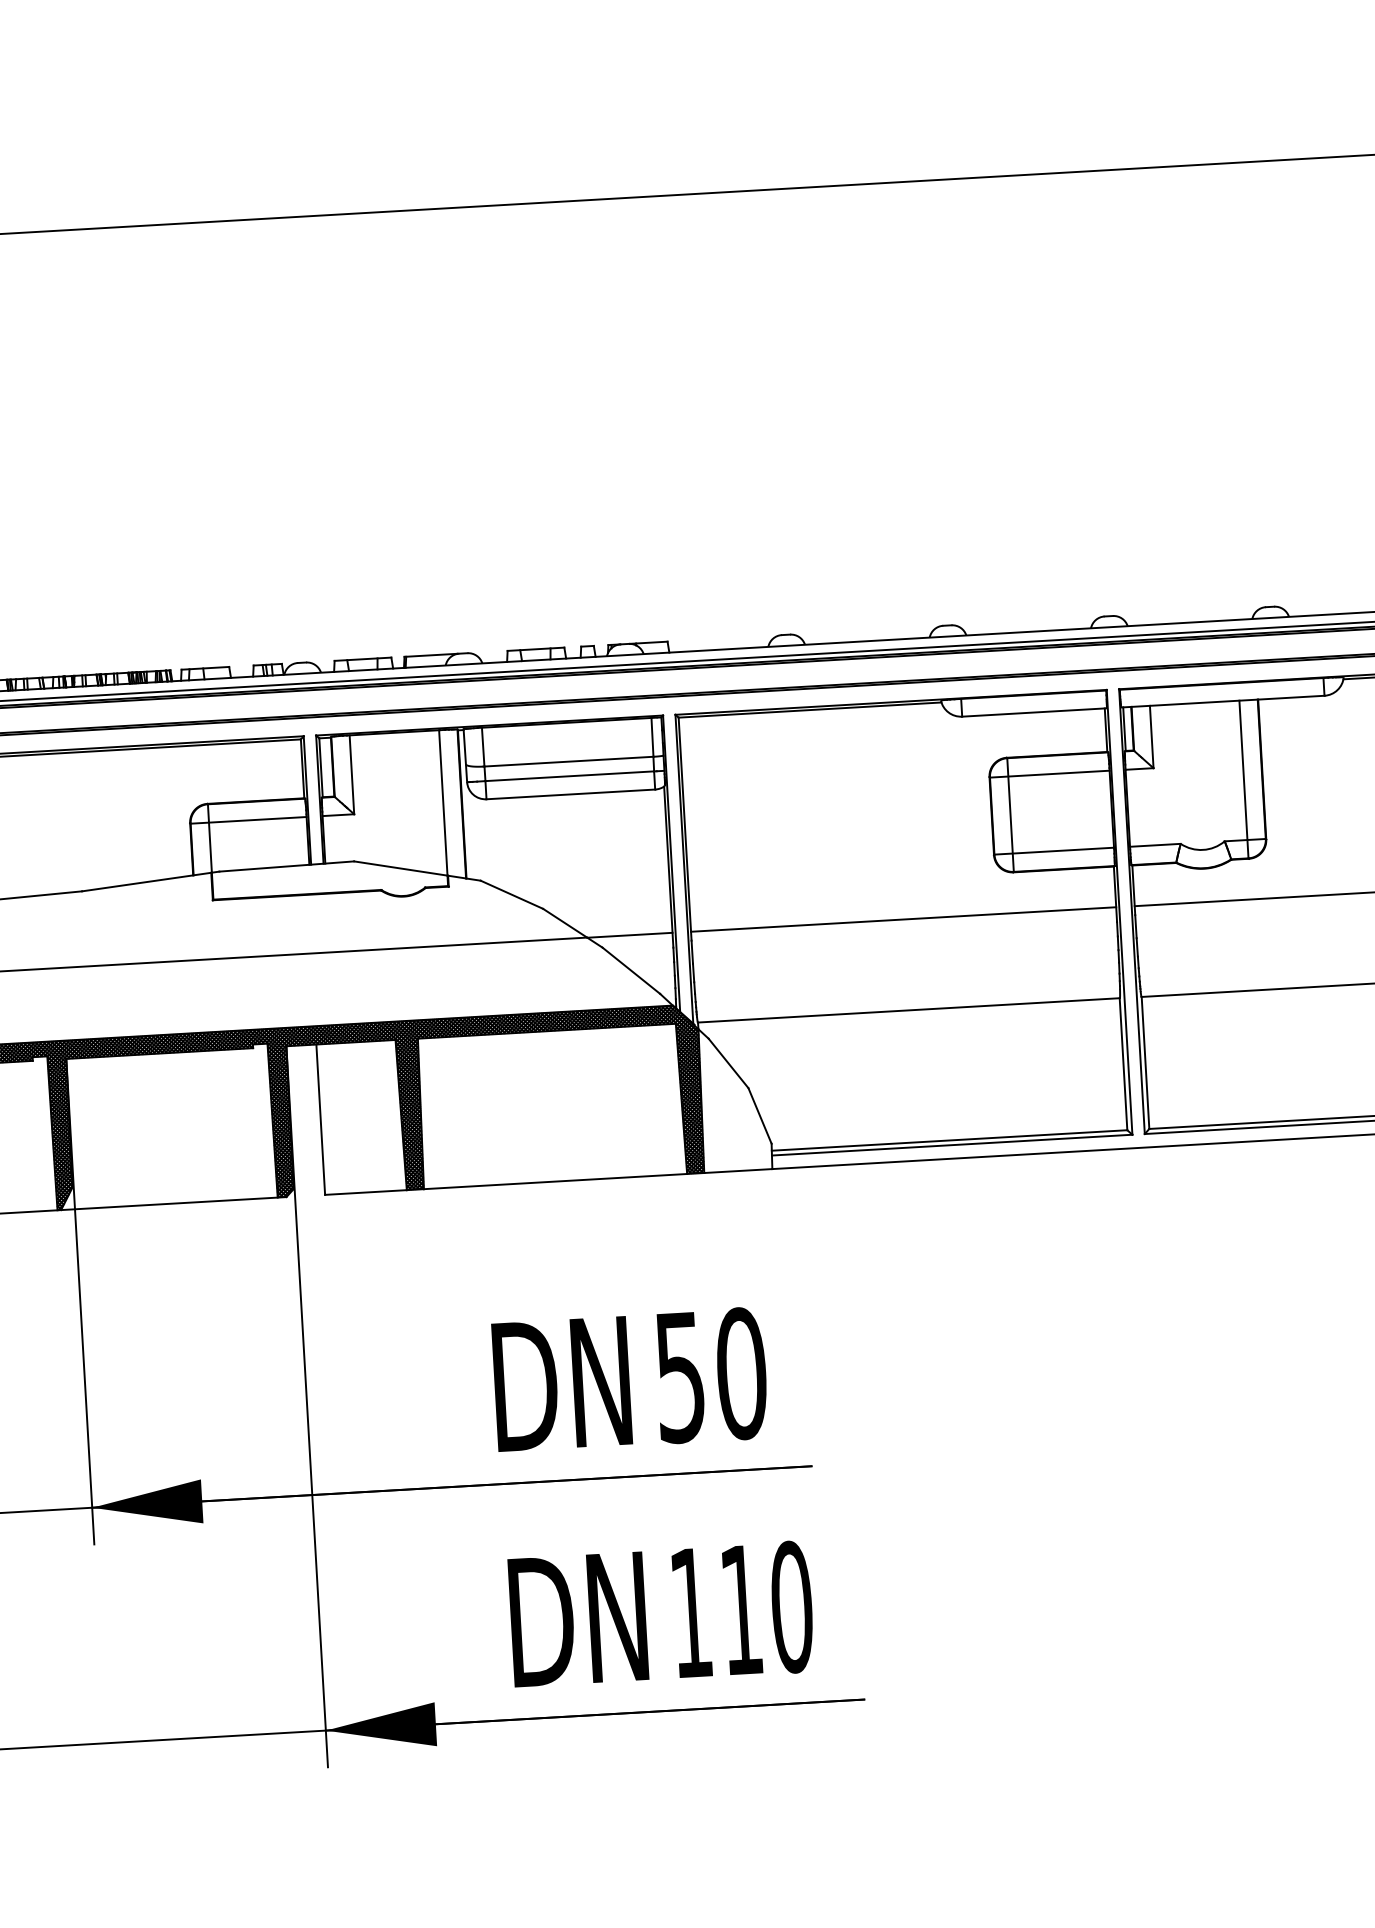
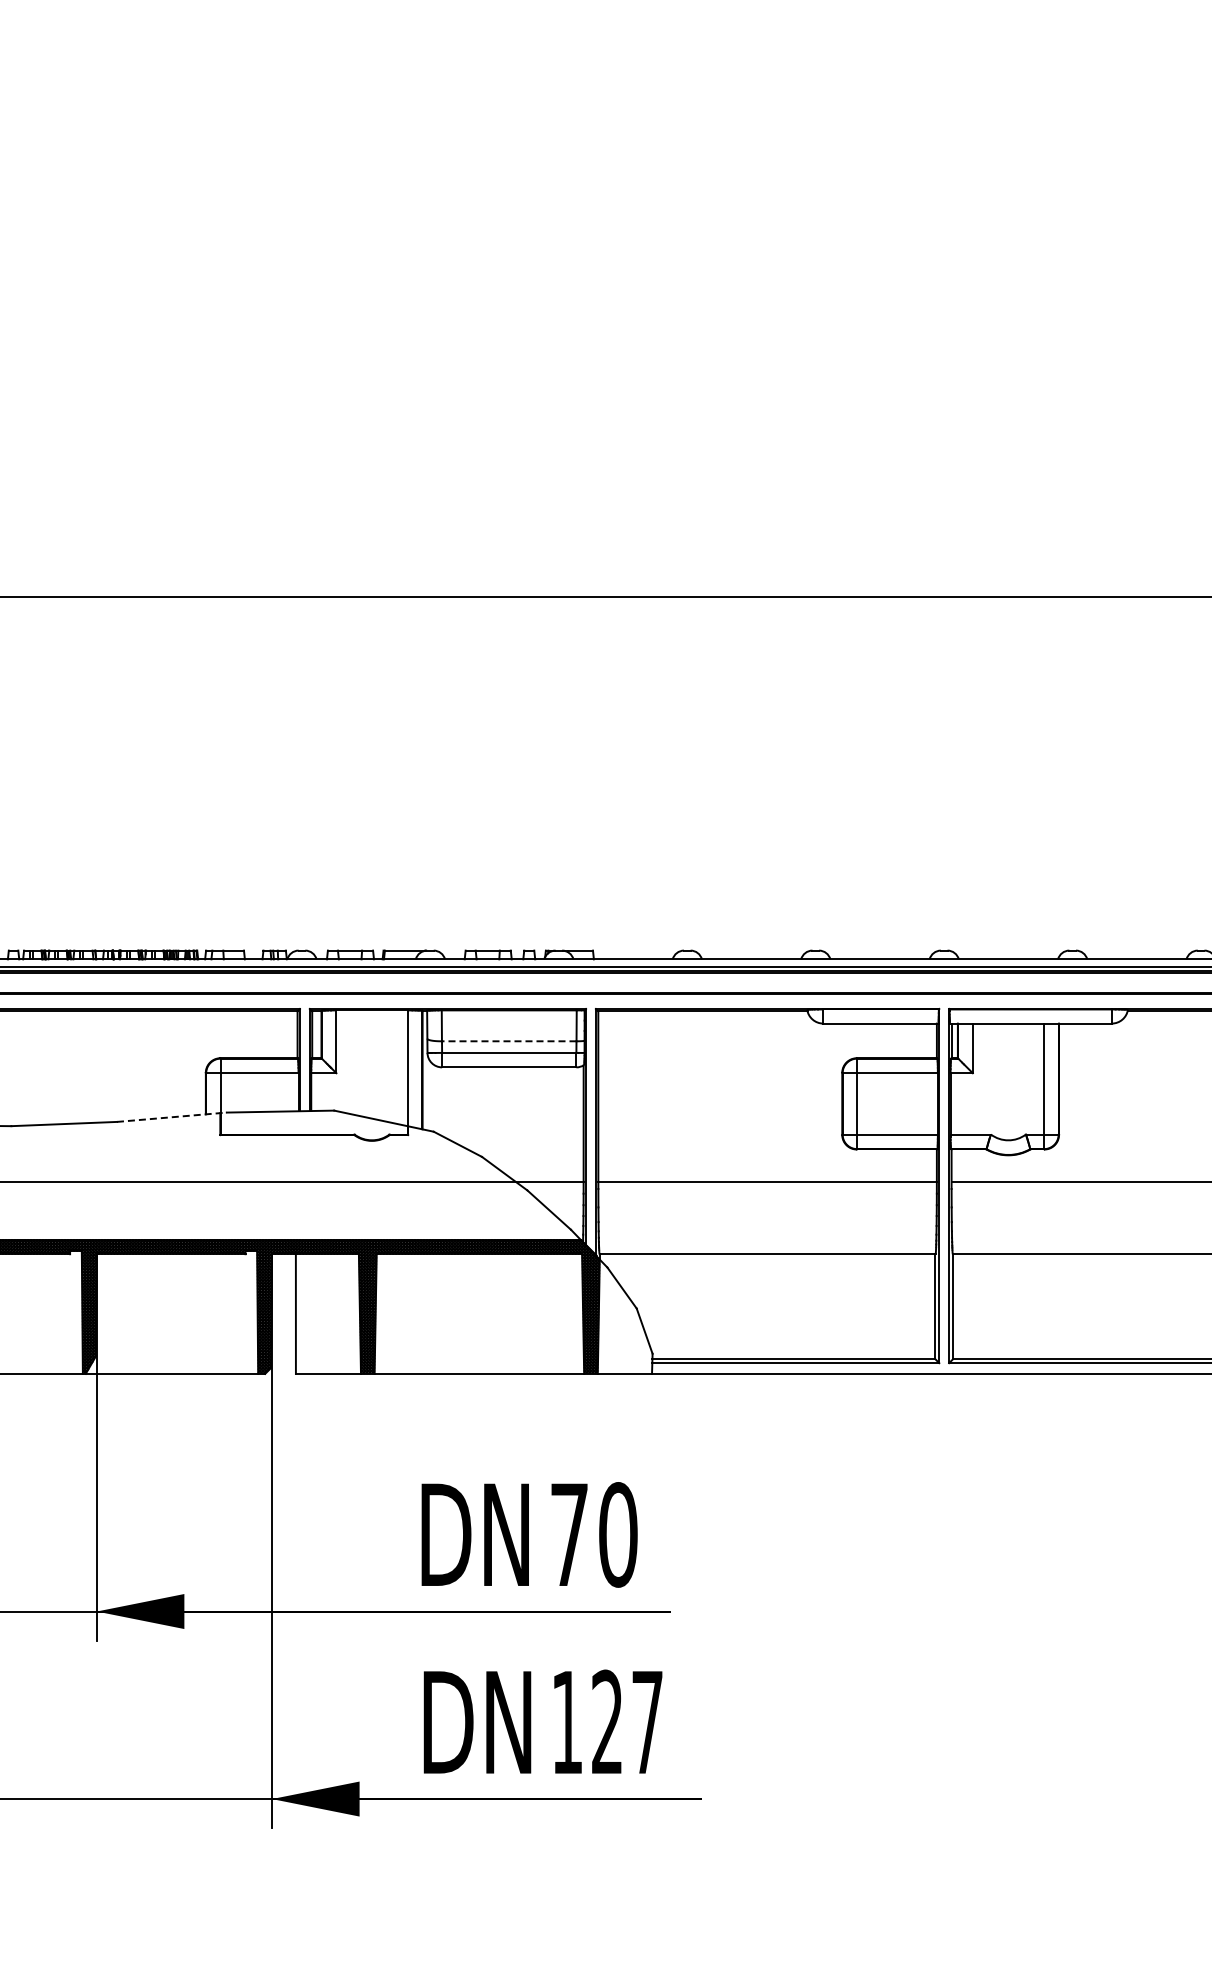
line: (568, 761) -> (508, 1041), solid -> dashed
line: (151, 881) -> (172, 1117), solid -> dashed
text: (680, 1378) -> (569, 1535), 50 -> 70
text: (766, 1608) -> (627, 1722), 110 -> 127

